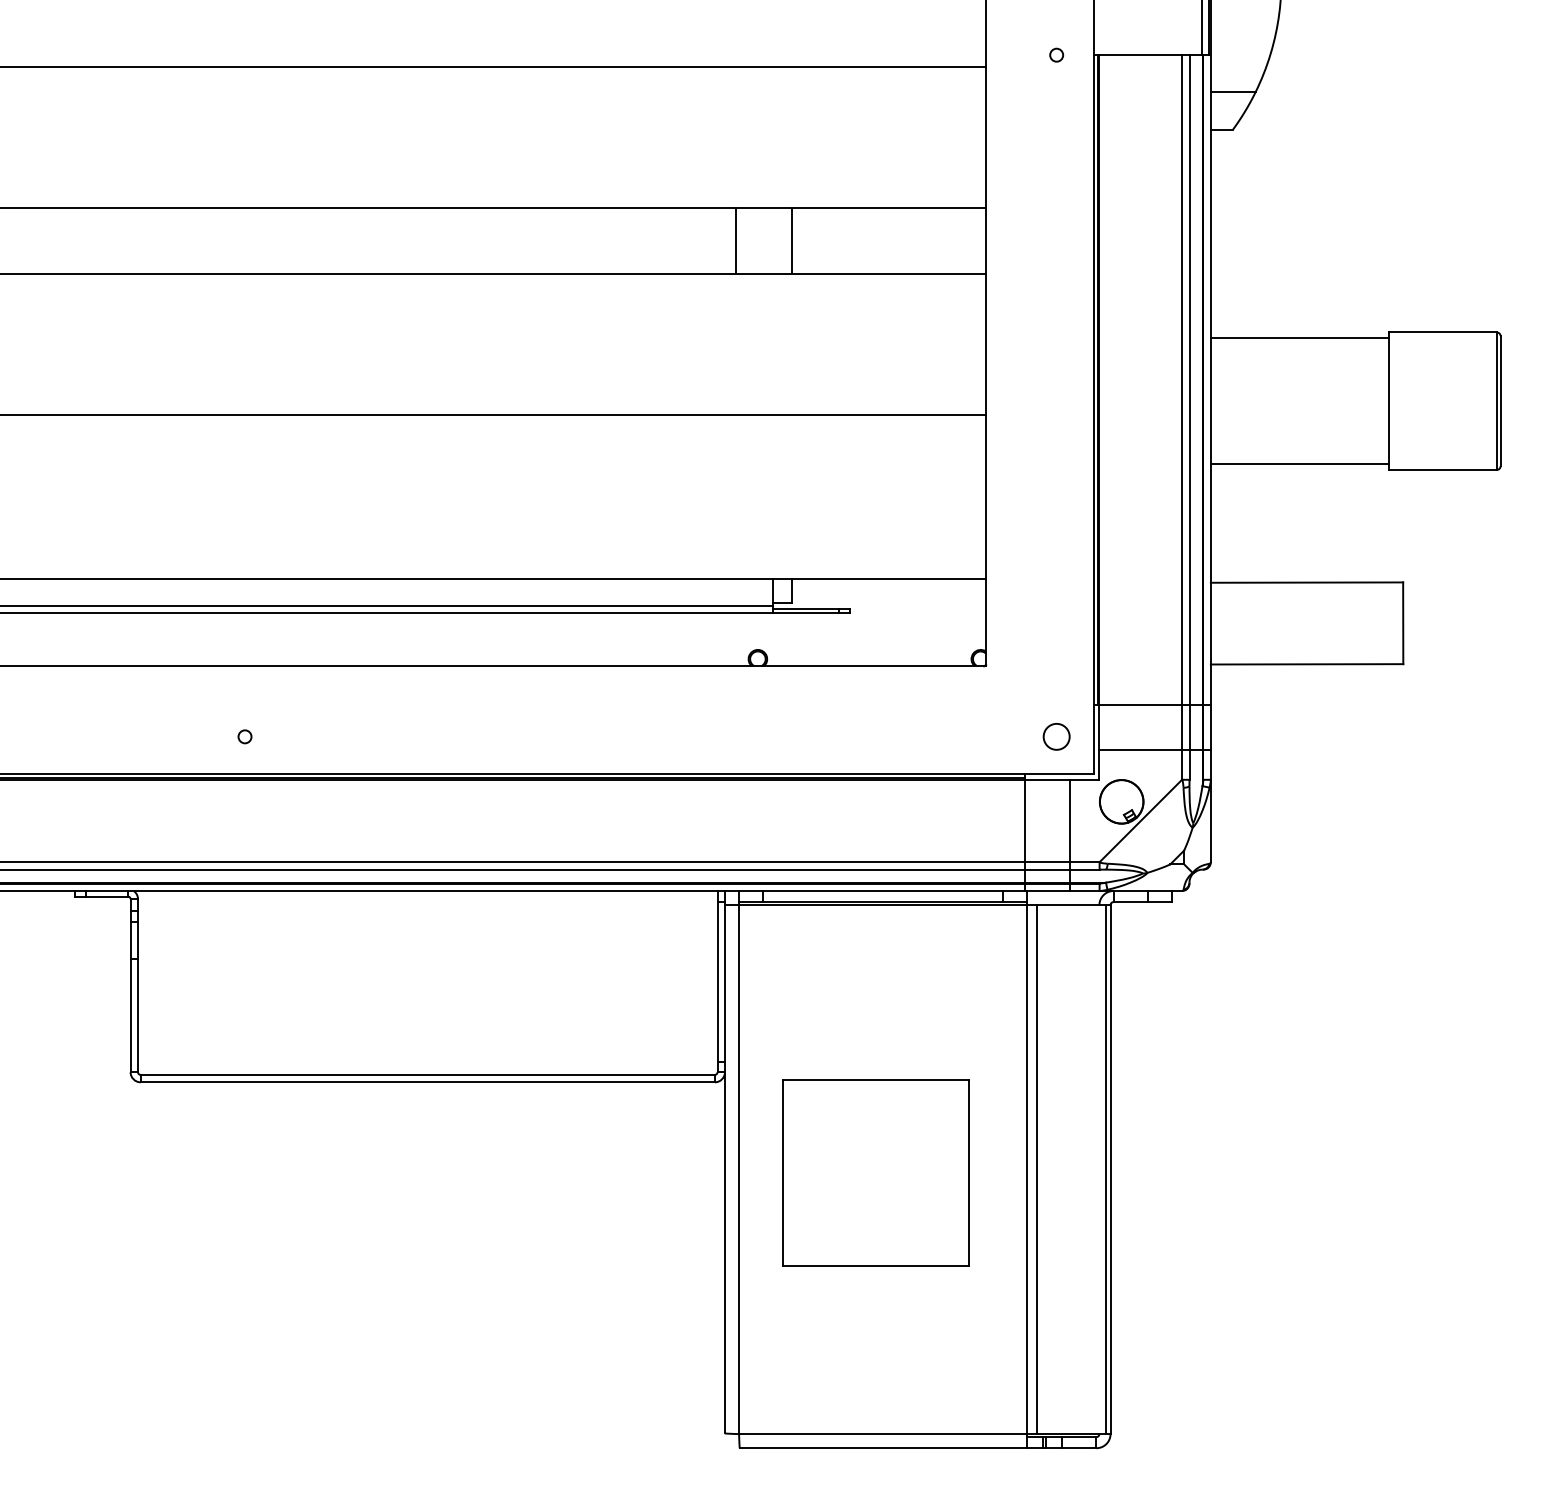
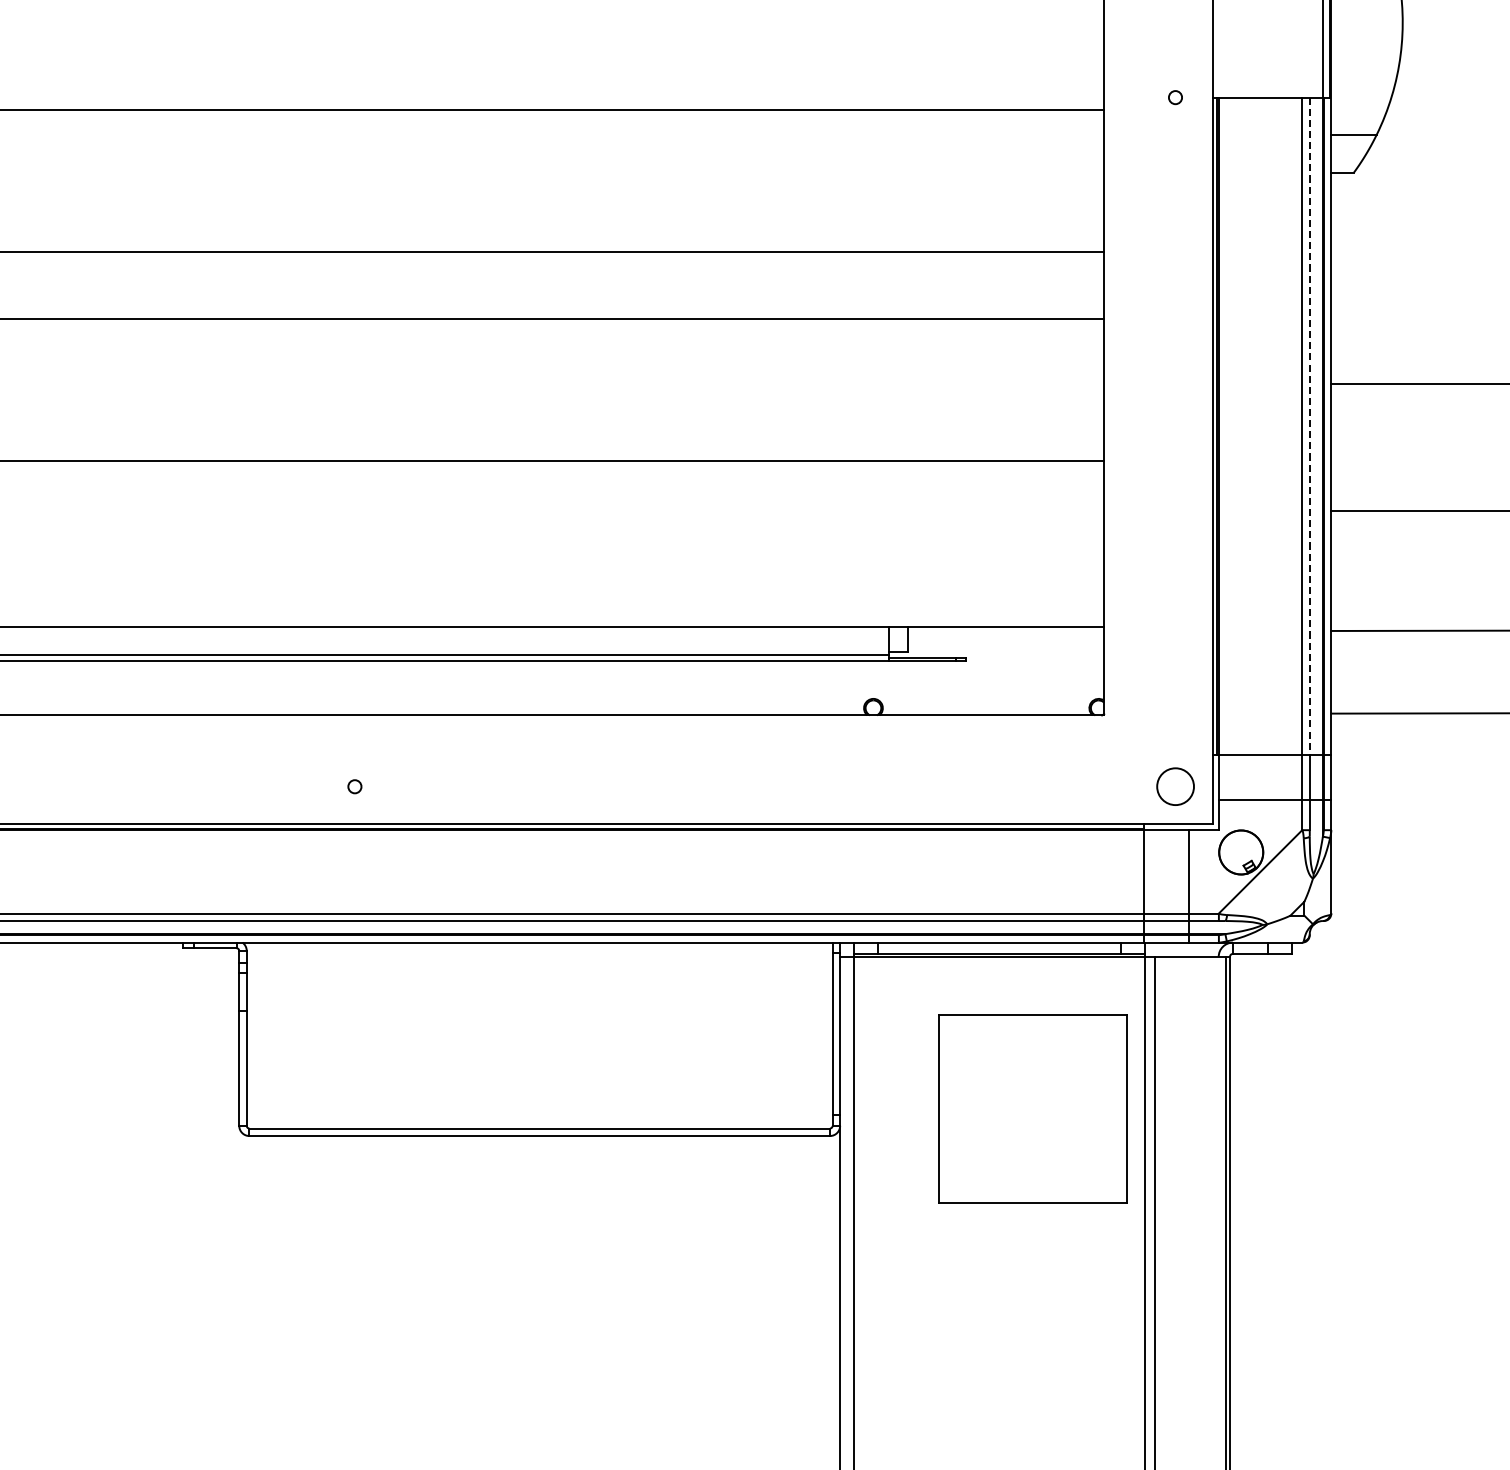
line: (736, 240) -> (851, 284), removed
line: (792, 240) -> (908, 284), removed
line: (1189, 380) -> (1309, 426), solid -> dashed
circle: (1056, 736) -> (1175, 786), size x1.4
part: (875, 1172) -> (1032, 1107), moved

